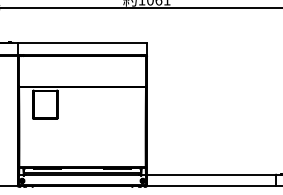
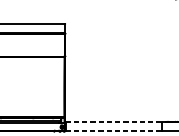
line: (212, 174) -> (114, 122), solid -> dashed
line: (212, 186) -> (114, 131), solid -> dashed

